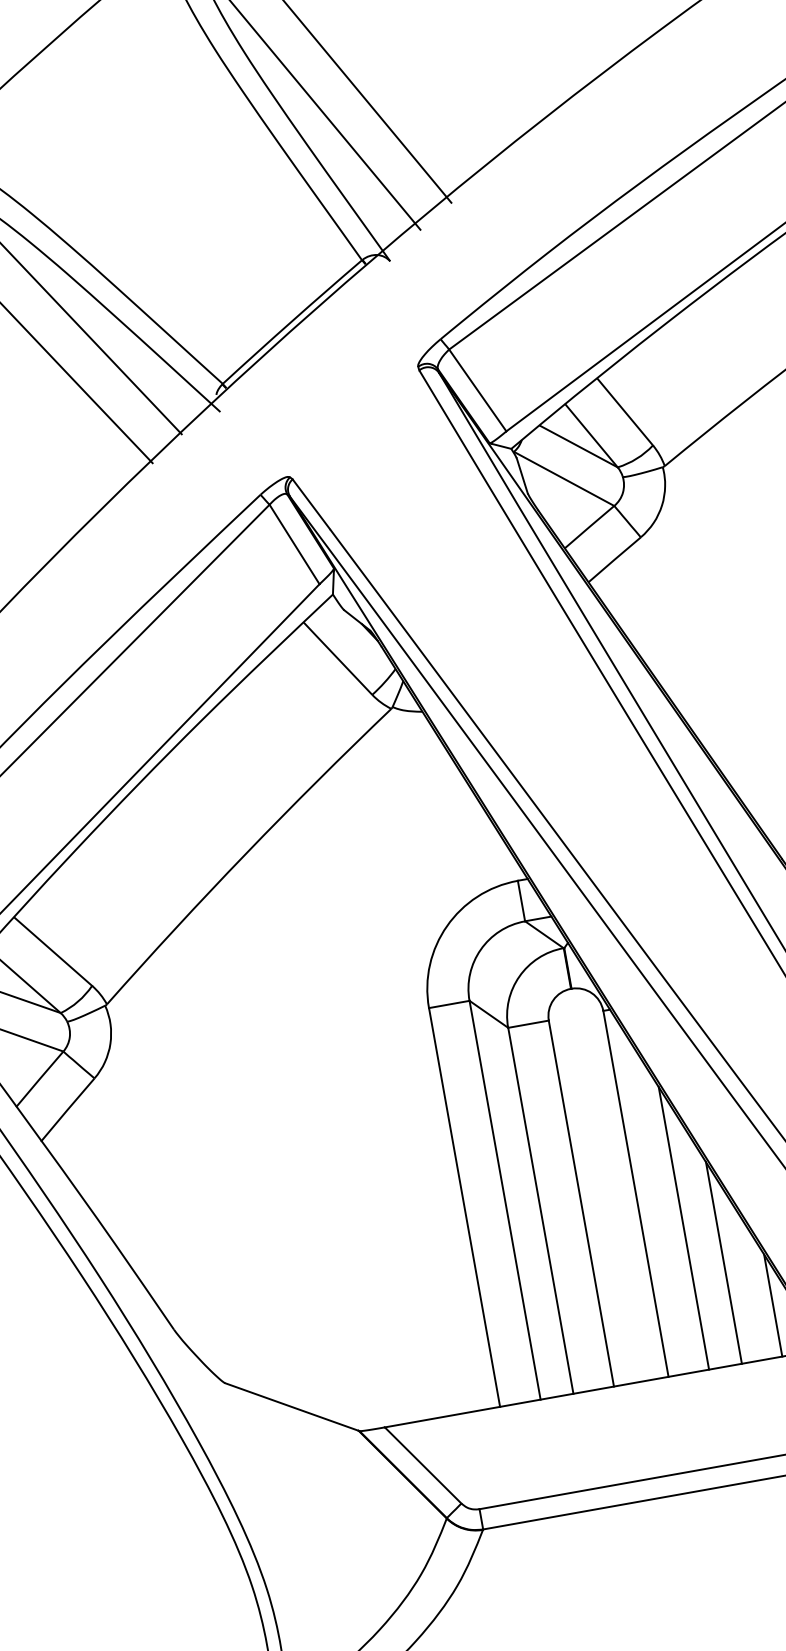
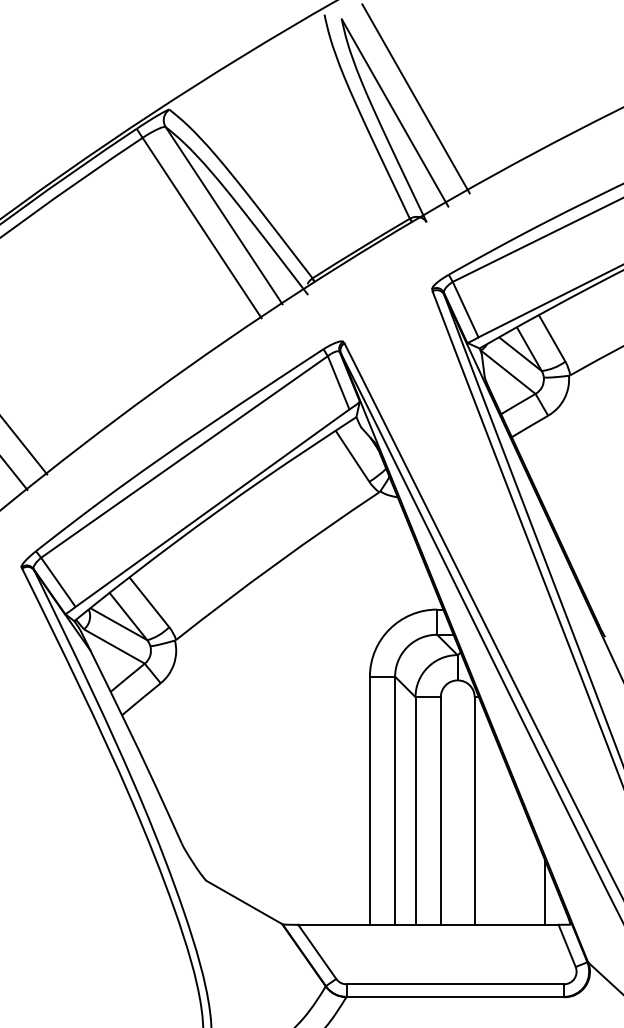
line: (683, 1227) -> (499, 836), removed
line: (723, 1261) -> (520, 861), removed

